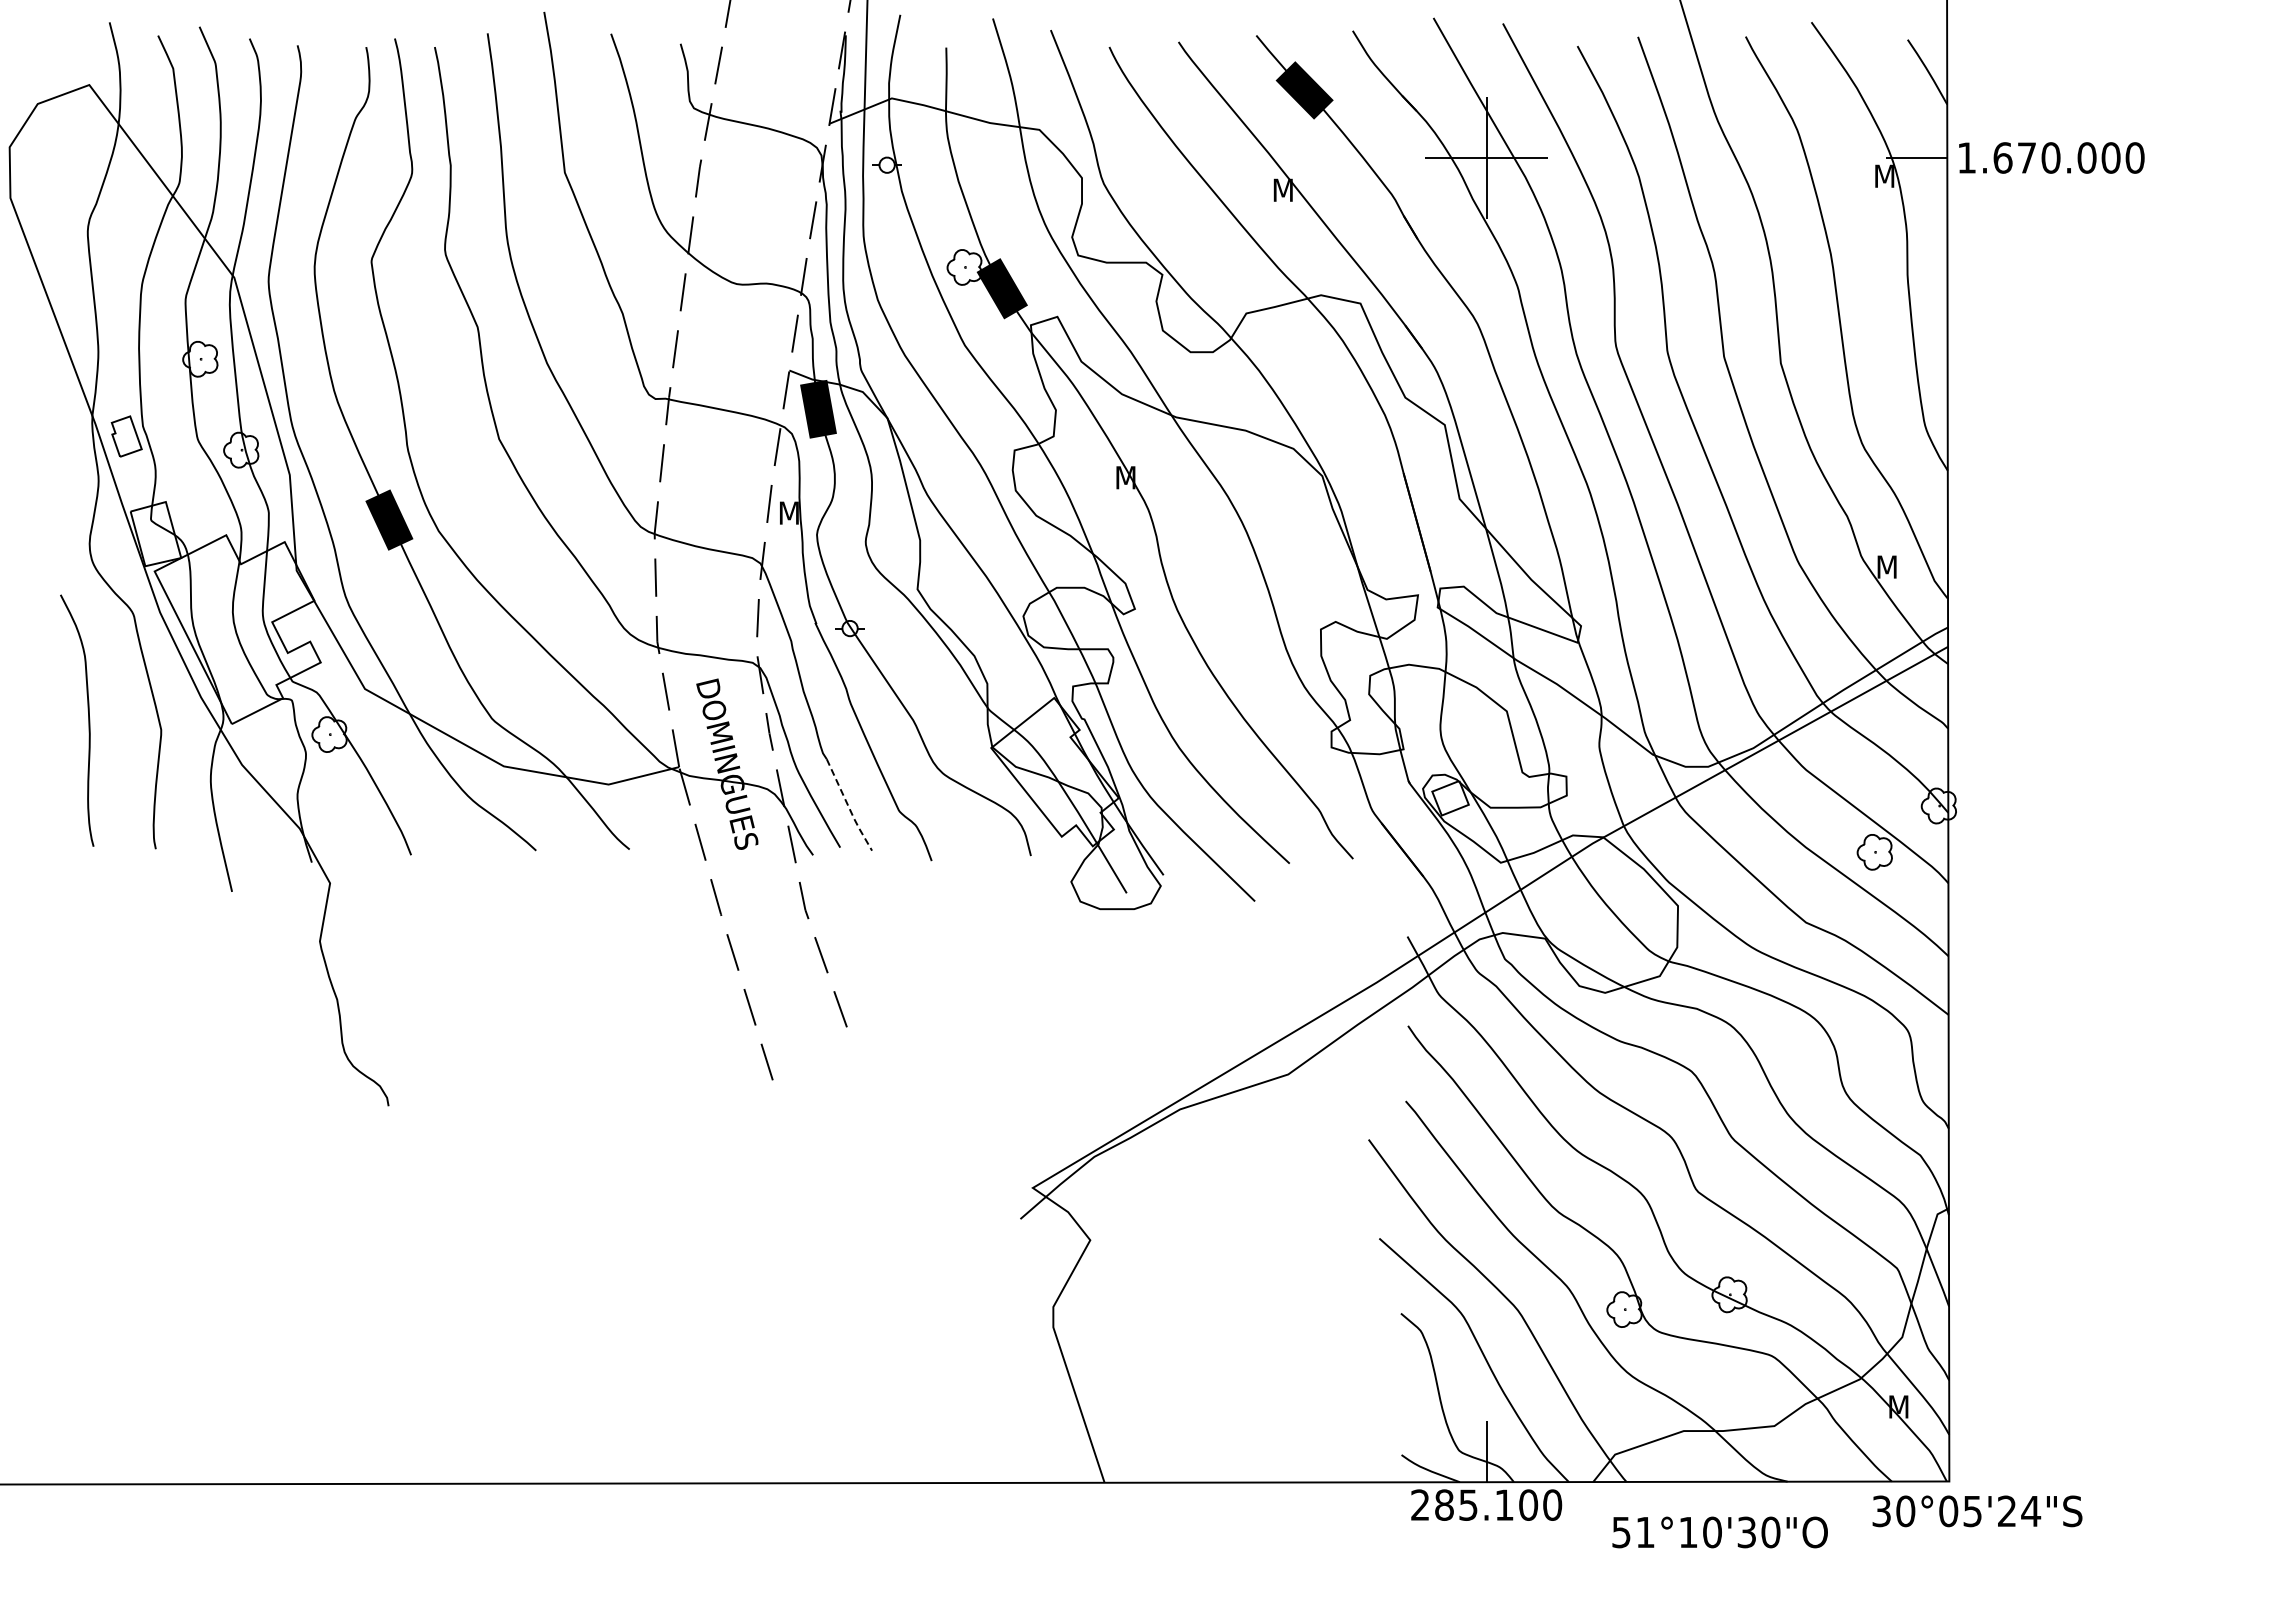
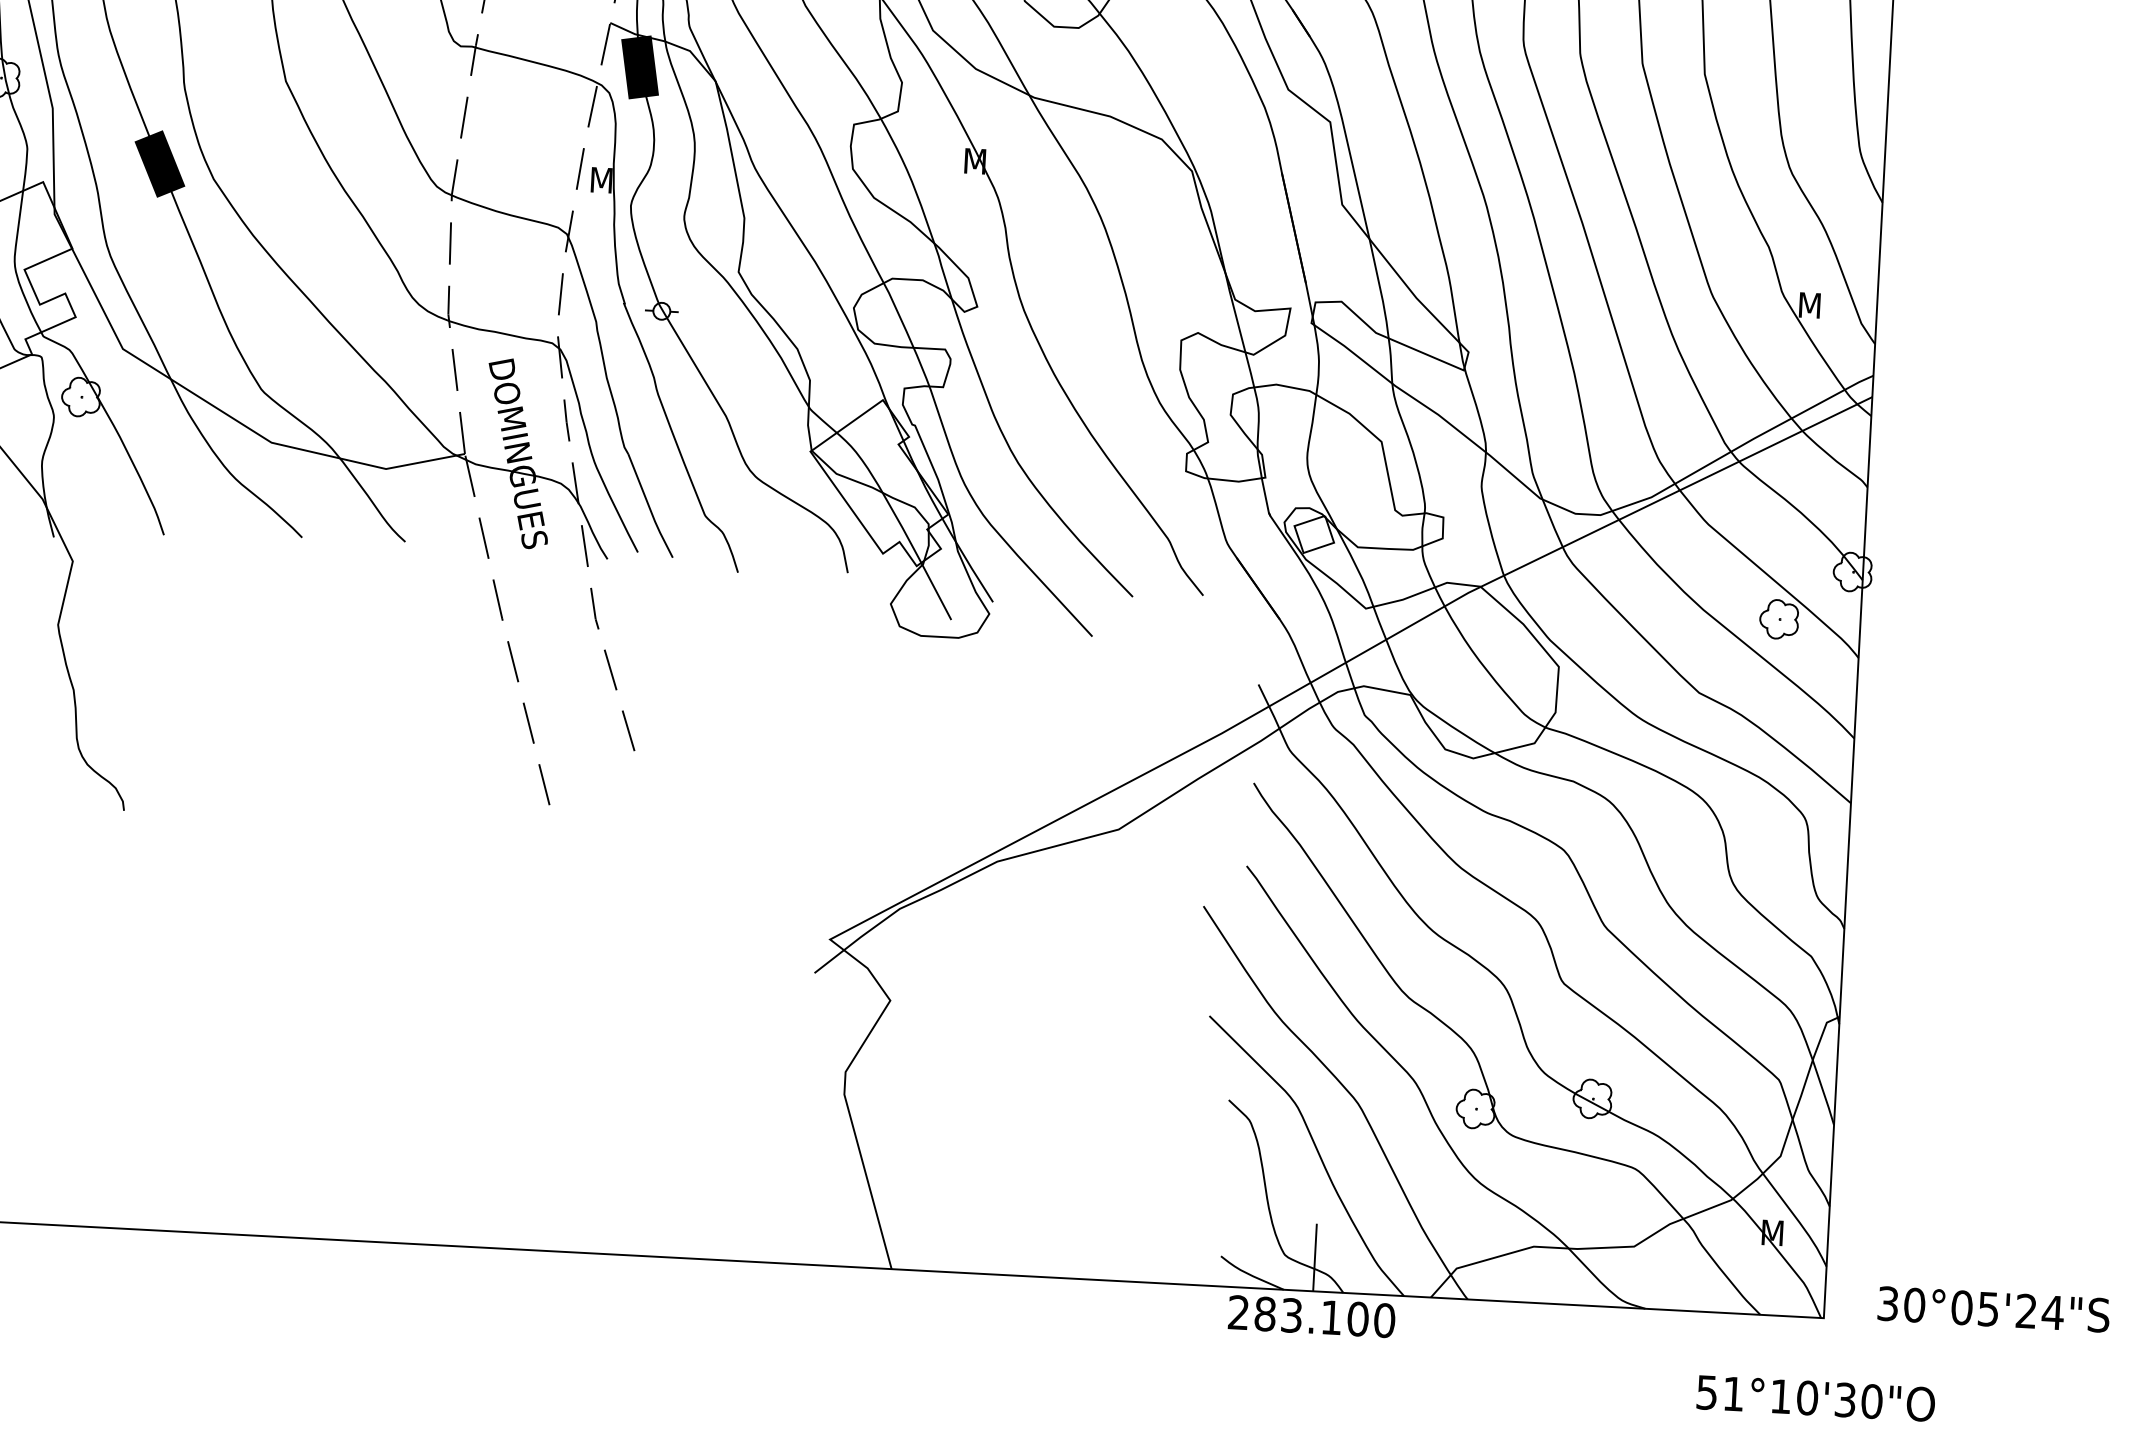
line: (848, 807) -> (649, 508), dashed -> solid
text: (1468, 1504) -> (1291, 1314), 285.100 -> 283.100
text: (1977, 1511) -> (1993, 1309), moved
text: (1719, 1532) -> (1815, 1398), moved

